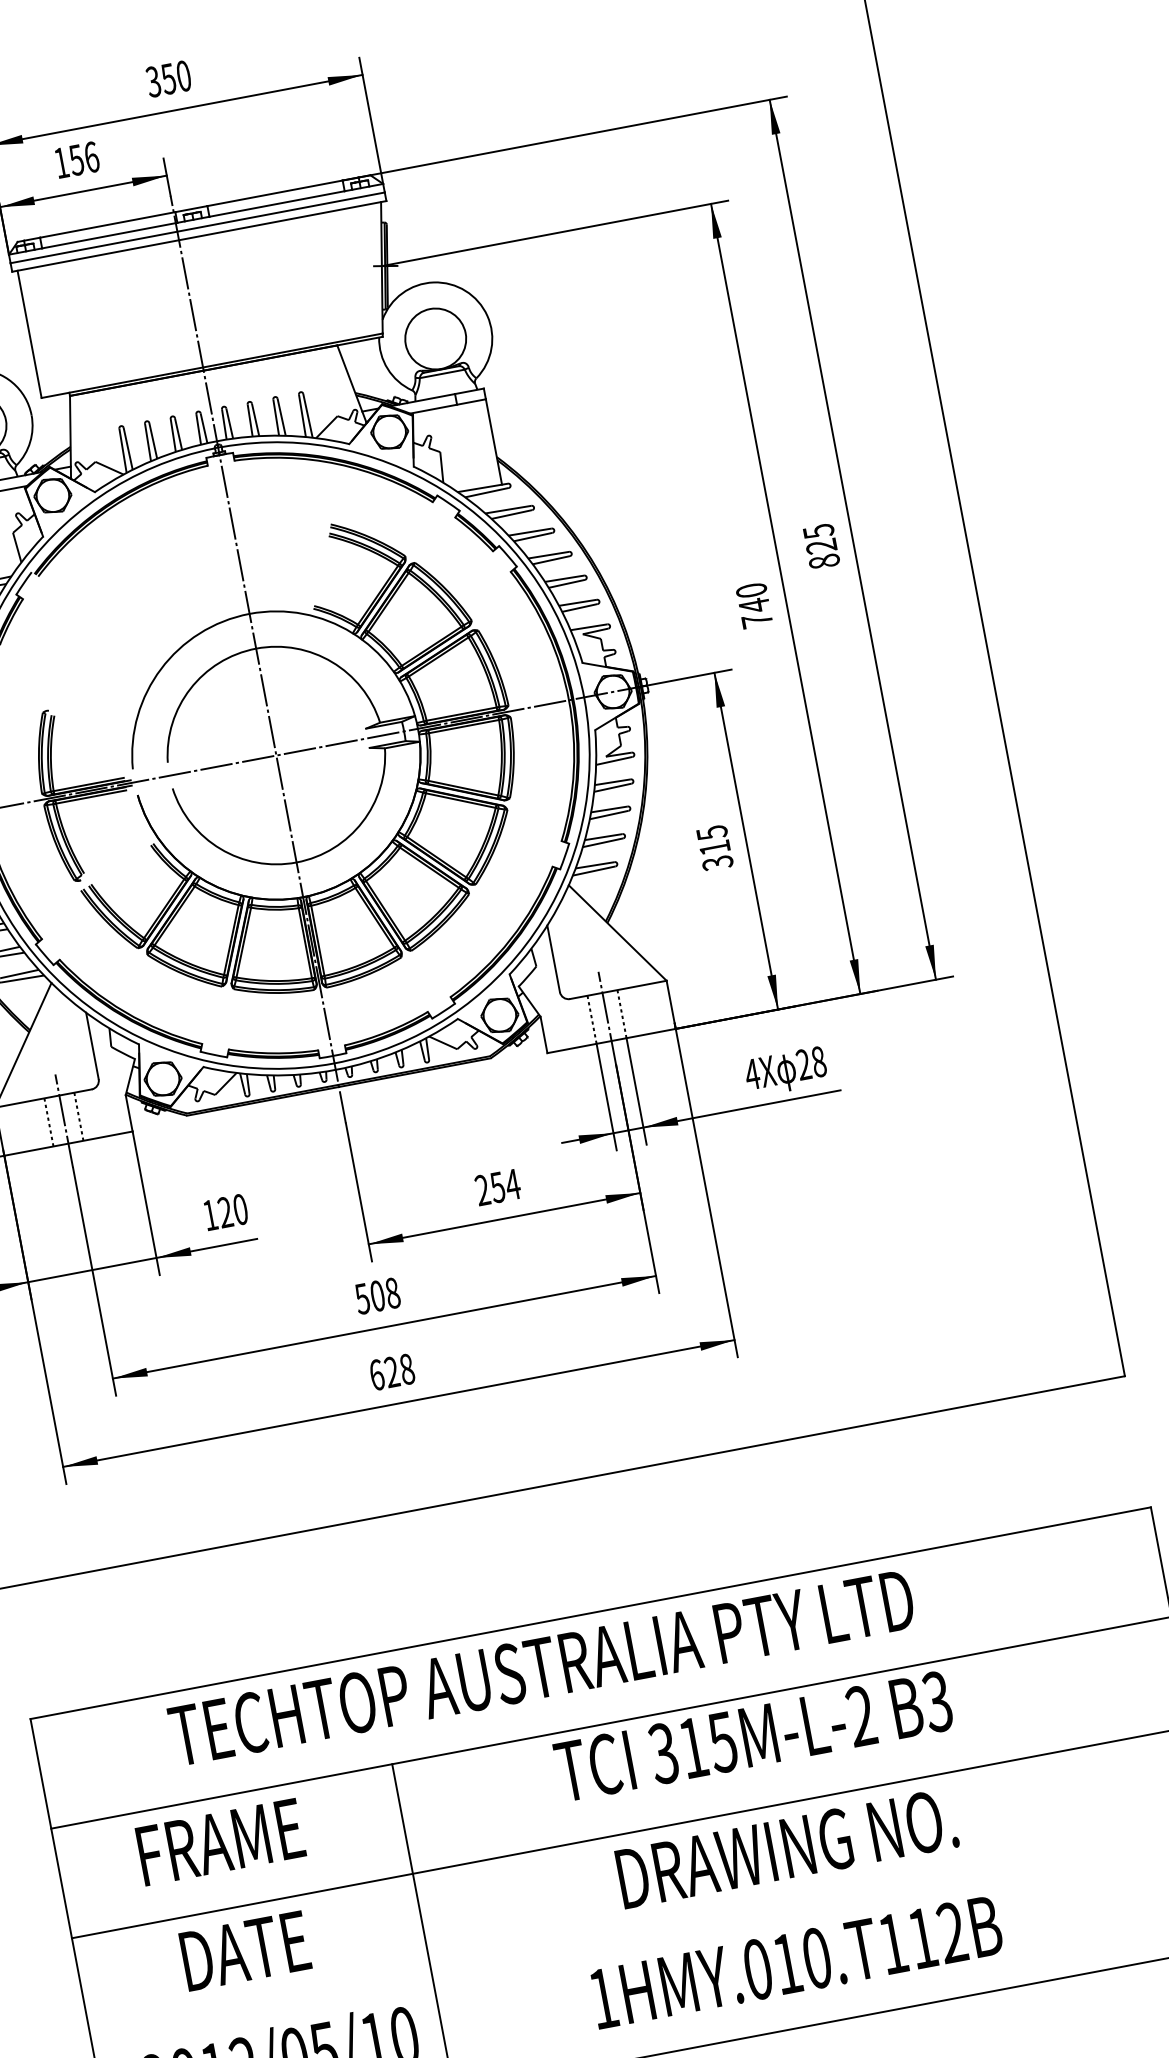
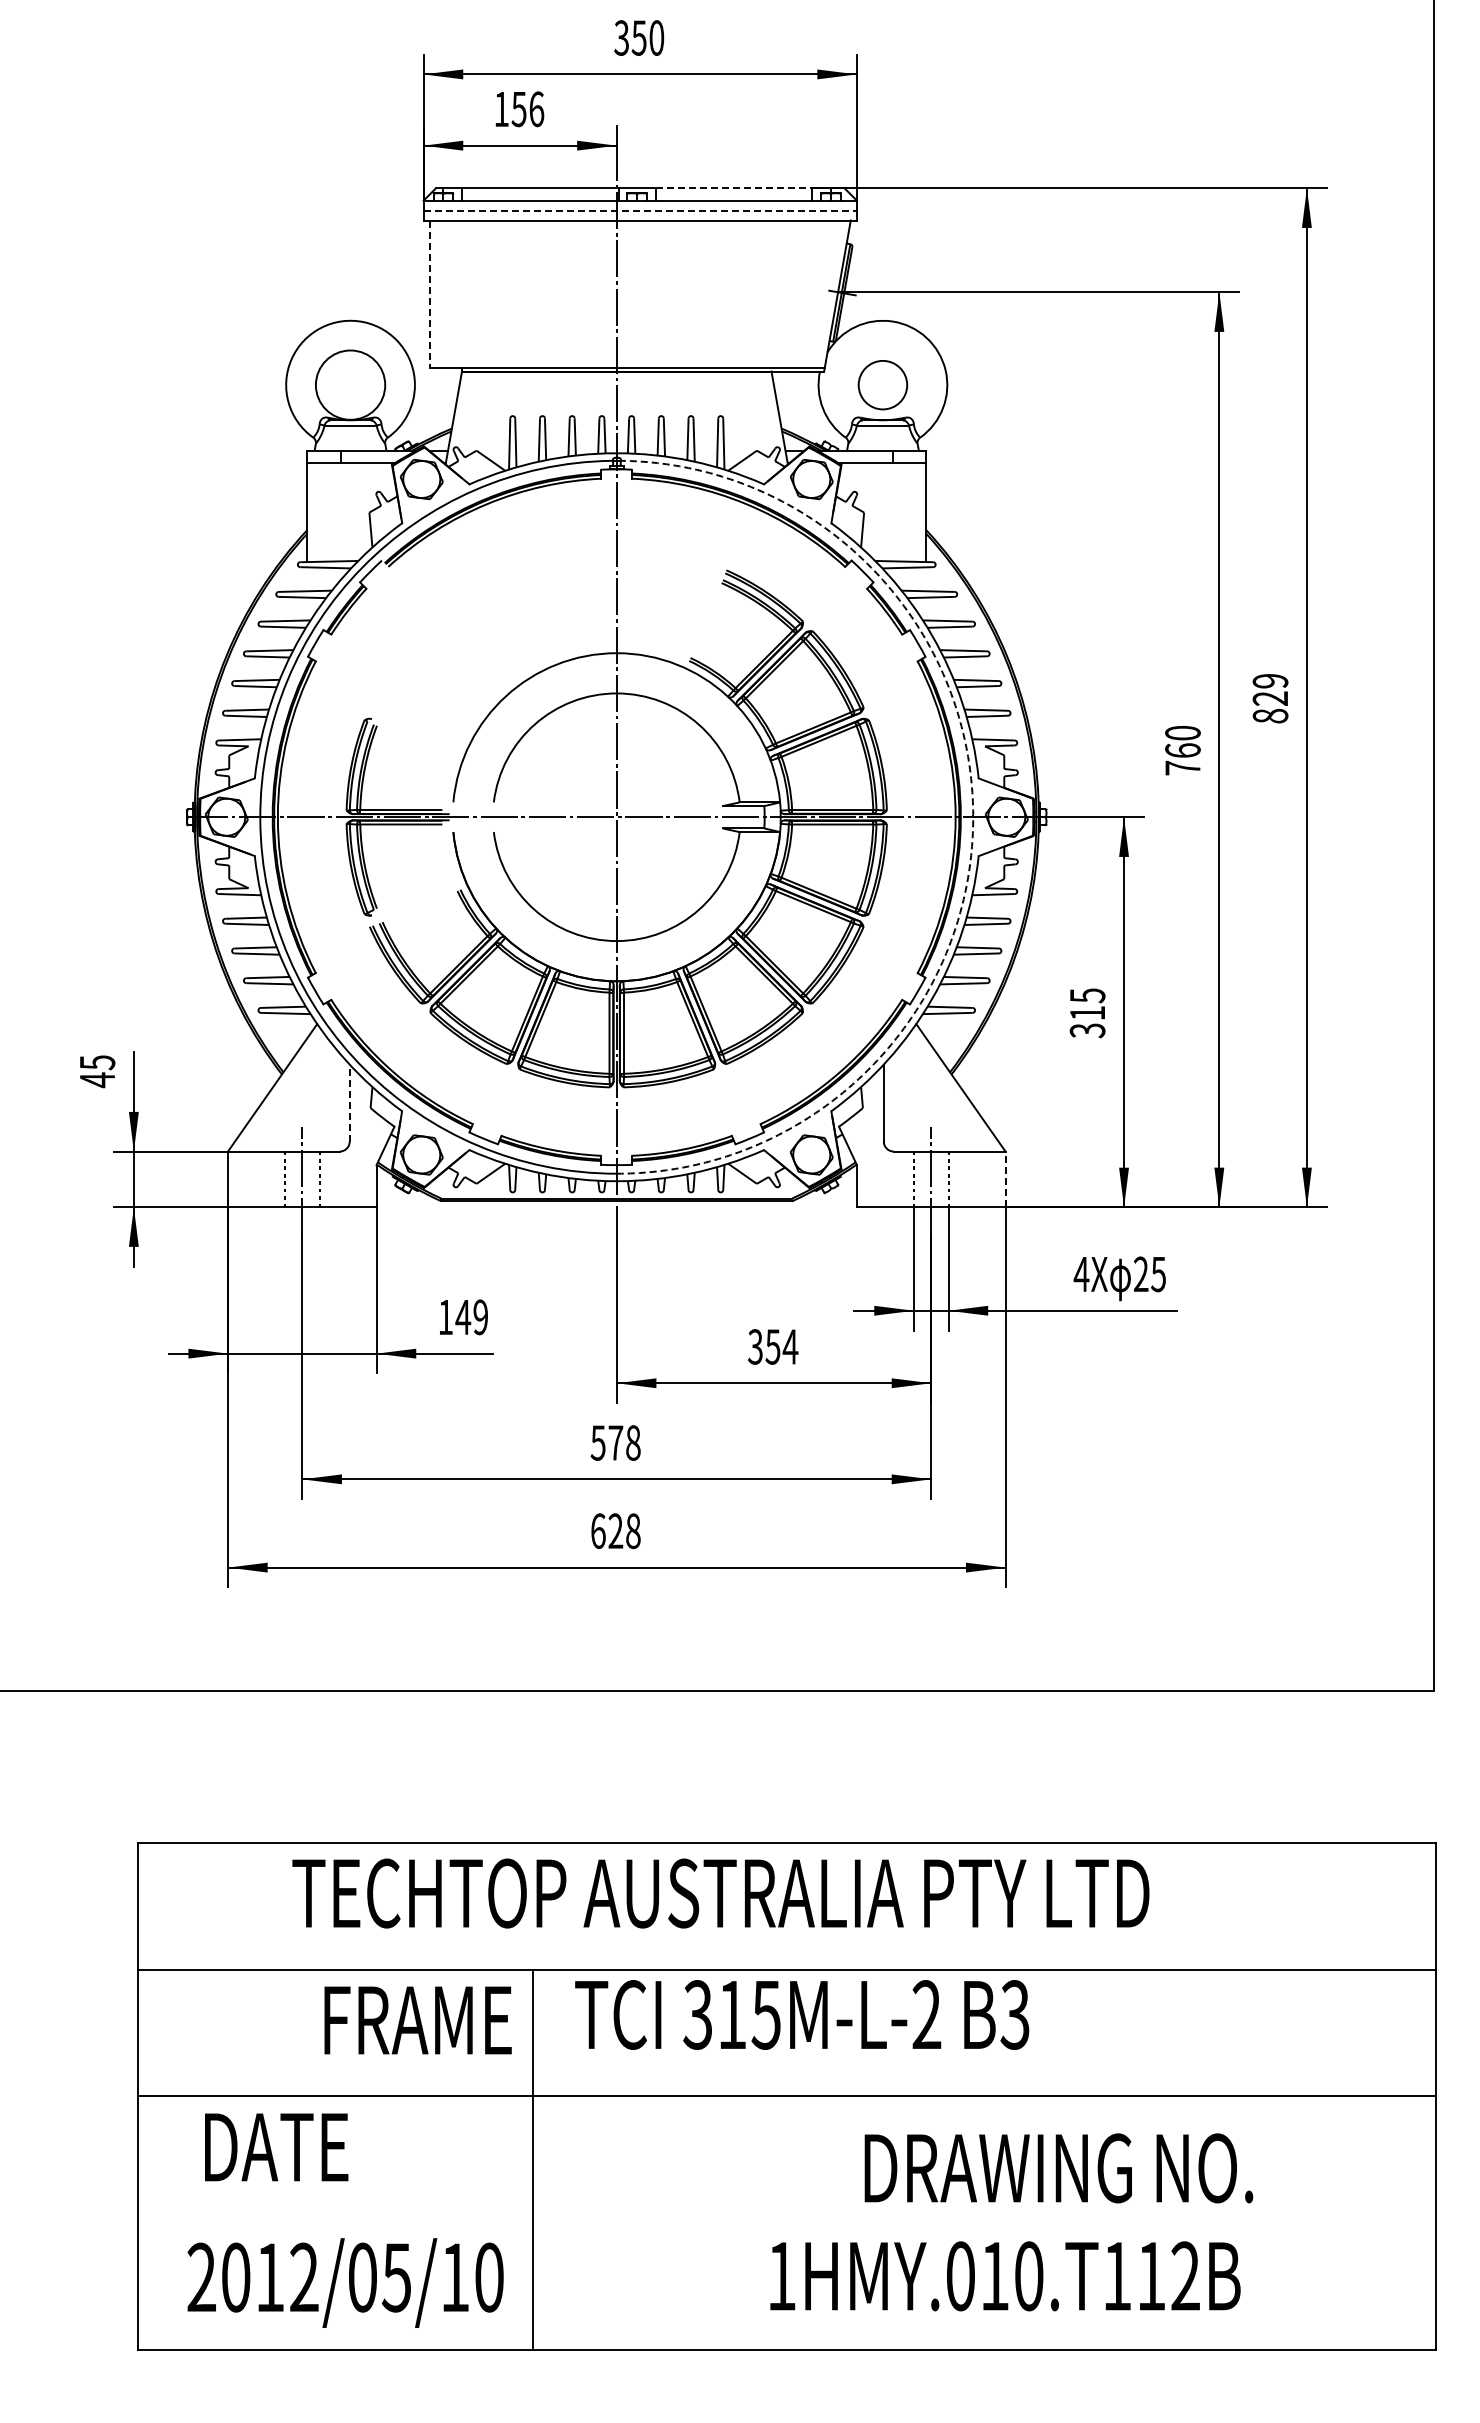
line: (275, 193) -> (734, 188), solid -> dashed
line: (197, 227) -> (640, 210), solid -> dashed
line: (29, 334) -> (429, 294), solid -> dashed
circle: (435, 338) -> (882, 384), size x0.7
text: (818, 531) -> (1270, 681), 825 -> 829
text: (754, 605) -> (1182, 750), 740 -> 760
arc: (584, 699) -> (973, 819), solid -> dashed
line: (671, 1004) -> (1005, 1179), solid -> dashed
line: (92, 1046) -> (349, 1103), solid -> dashed
text: (818, 1062) -> (1158, 1274), 28 -> 25
text: (482, 1190) -> (755, 1347), 254 -> 354
text: (232, 1211) -> (471, 1317), 120 -> 149
text: (377, 1295) -> (615, 1442), 508 -> 578
text: (753, 1736) -> (802, 2014), moved
text: (220, 1842) -> (417, 2020), moved
text: (786, 1848) -> (1058, 2168), moved
text: (245, 1951) -> (276, 2147), moved
text: (796, 1962) -> (1005, 2276), moved

